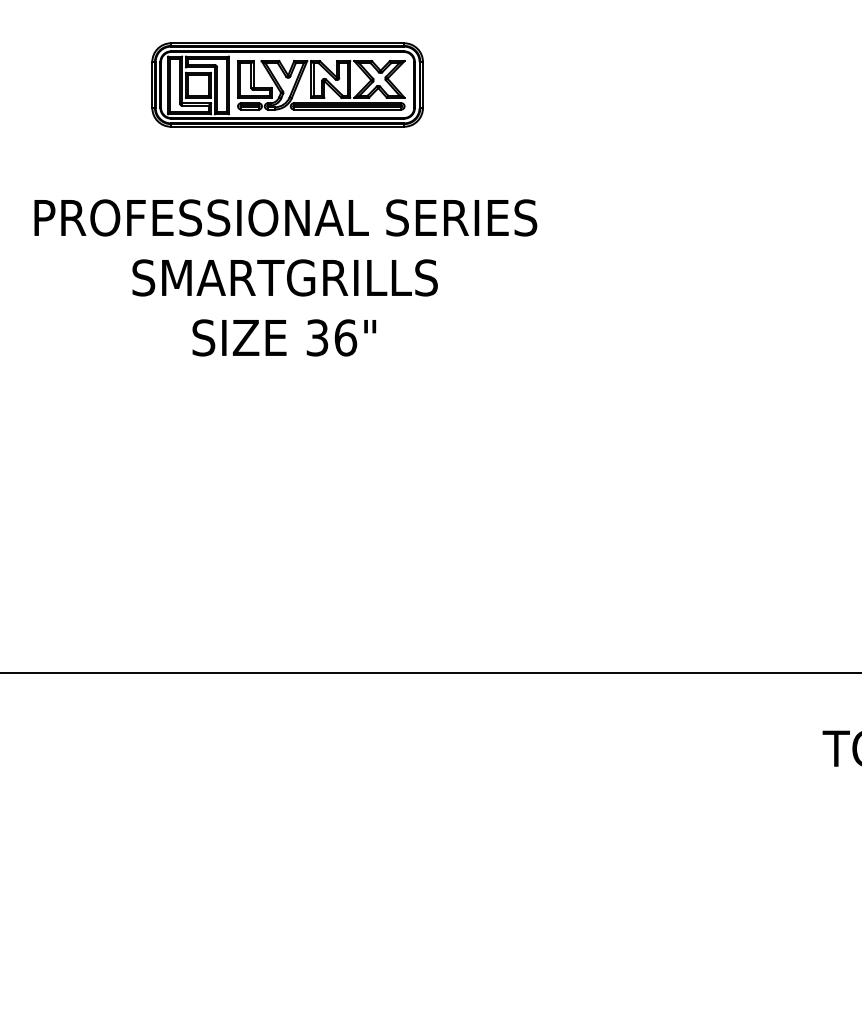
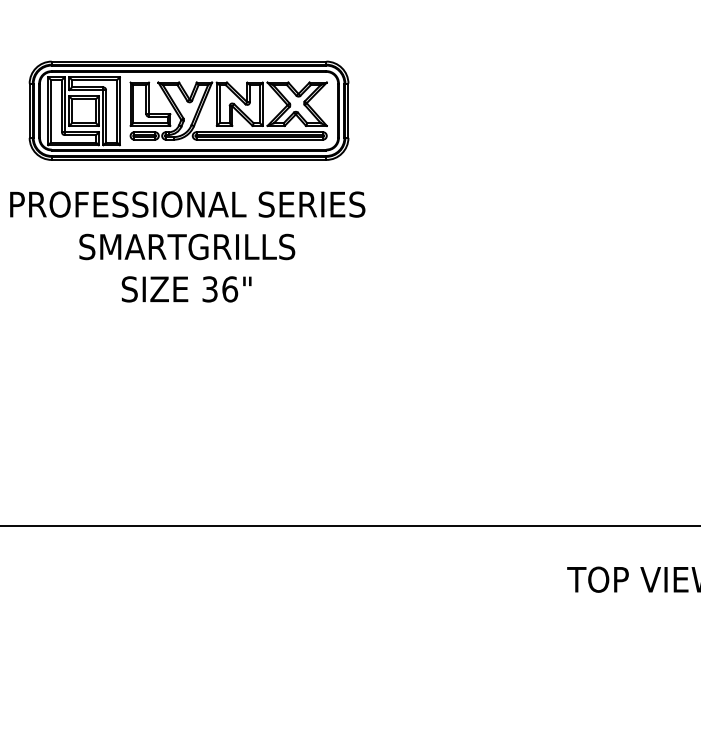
part: (286, 84) -> (188, 110), size x1.67

